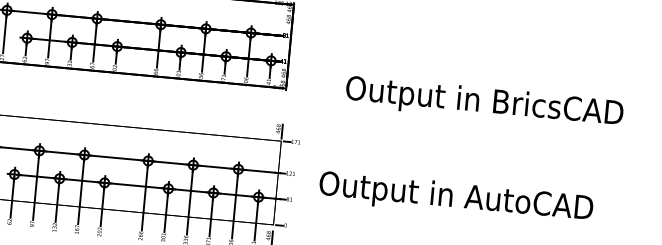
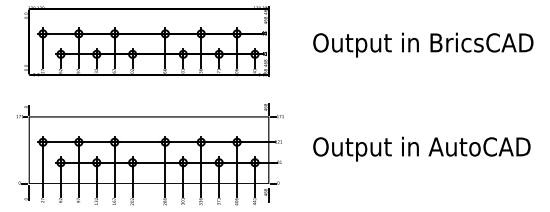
text: (484, 102) -> (423, 44), moved
text: (455, 197) -> (421, 148), moved

